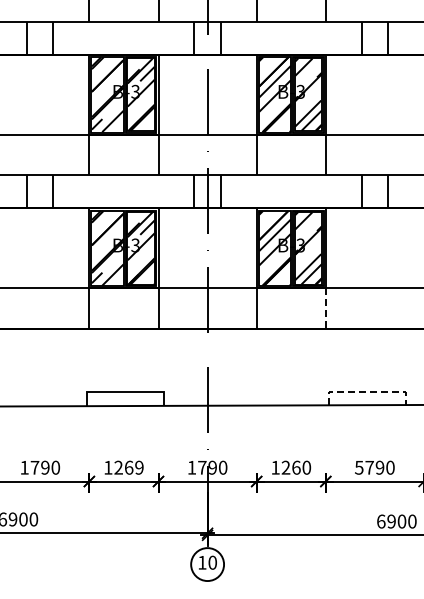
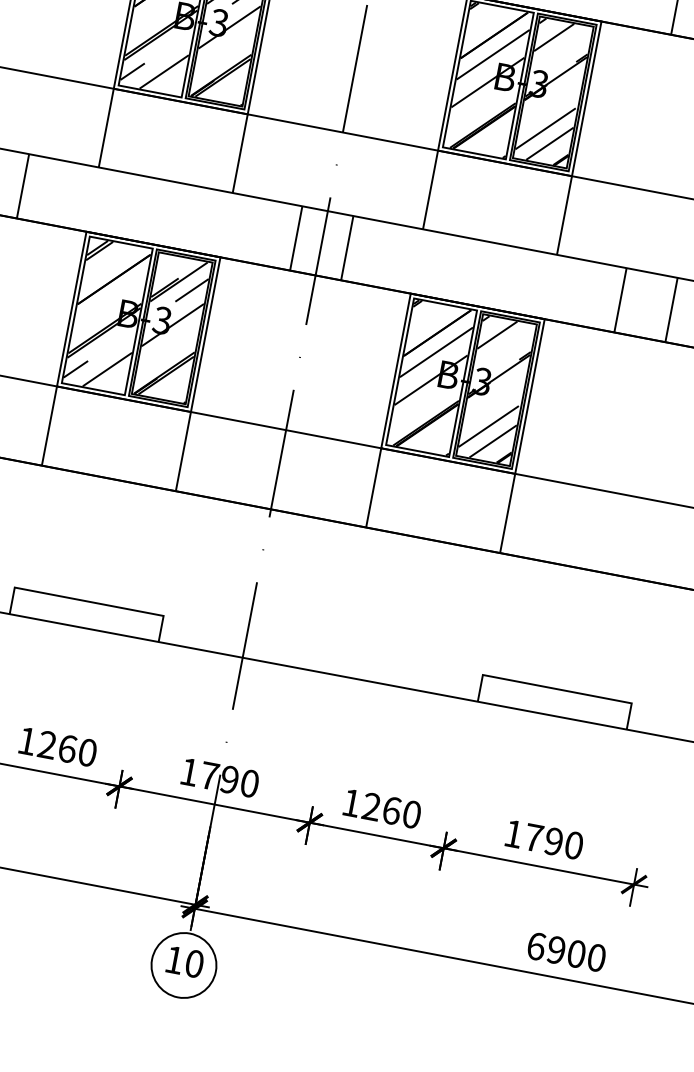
line: (325, 309) -> (506, 514), dashed -> solid
line: (367, 391) -> (557, 689), dashed -> solid
text: (139, 467) -> (87, 752), 1269 -> 1260
text: (359, 467) -> (514, 833), 5790 -> 1790

